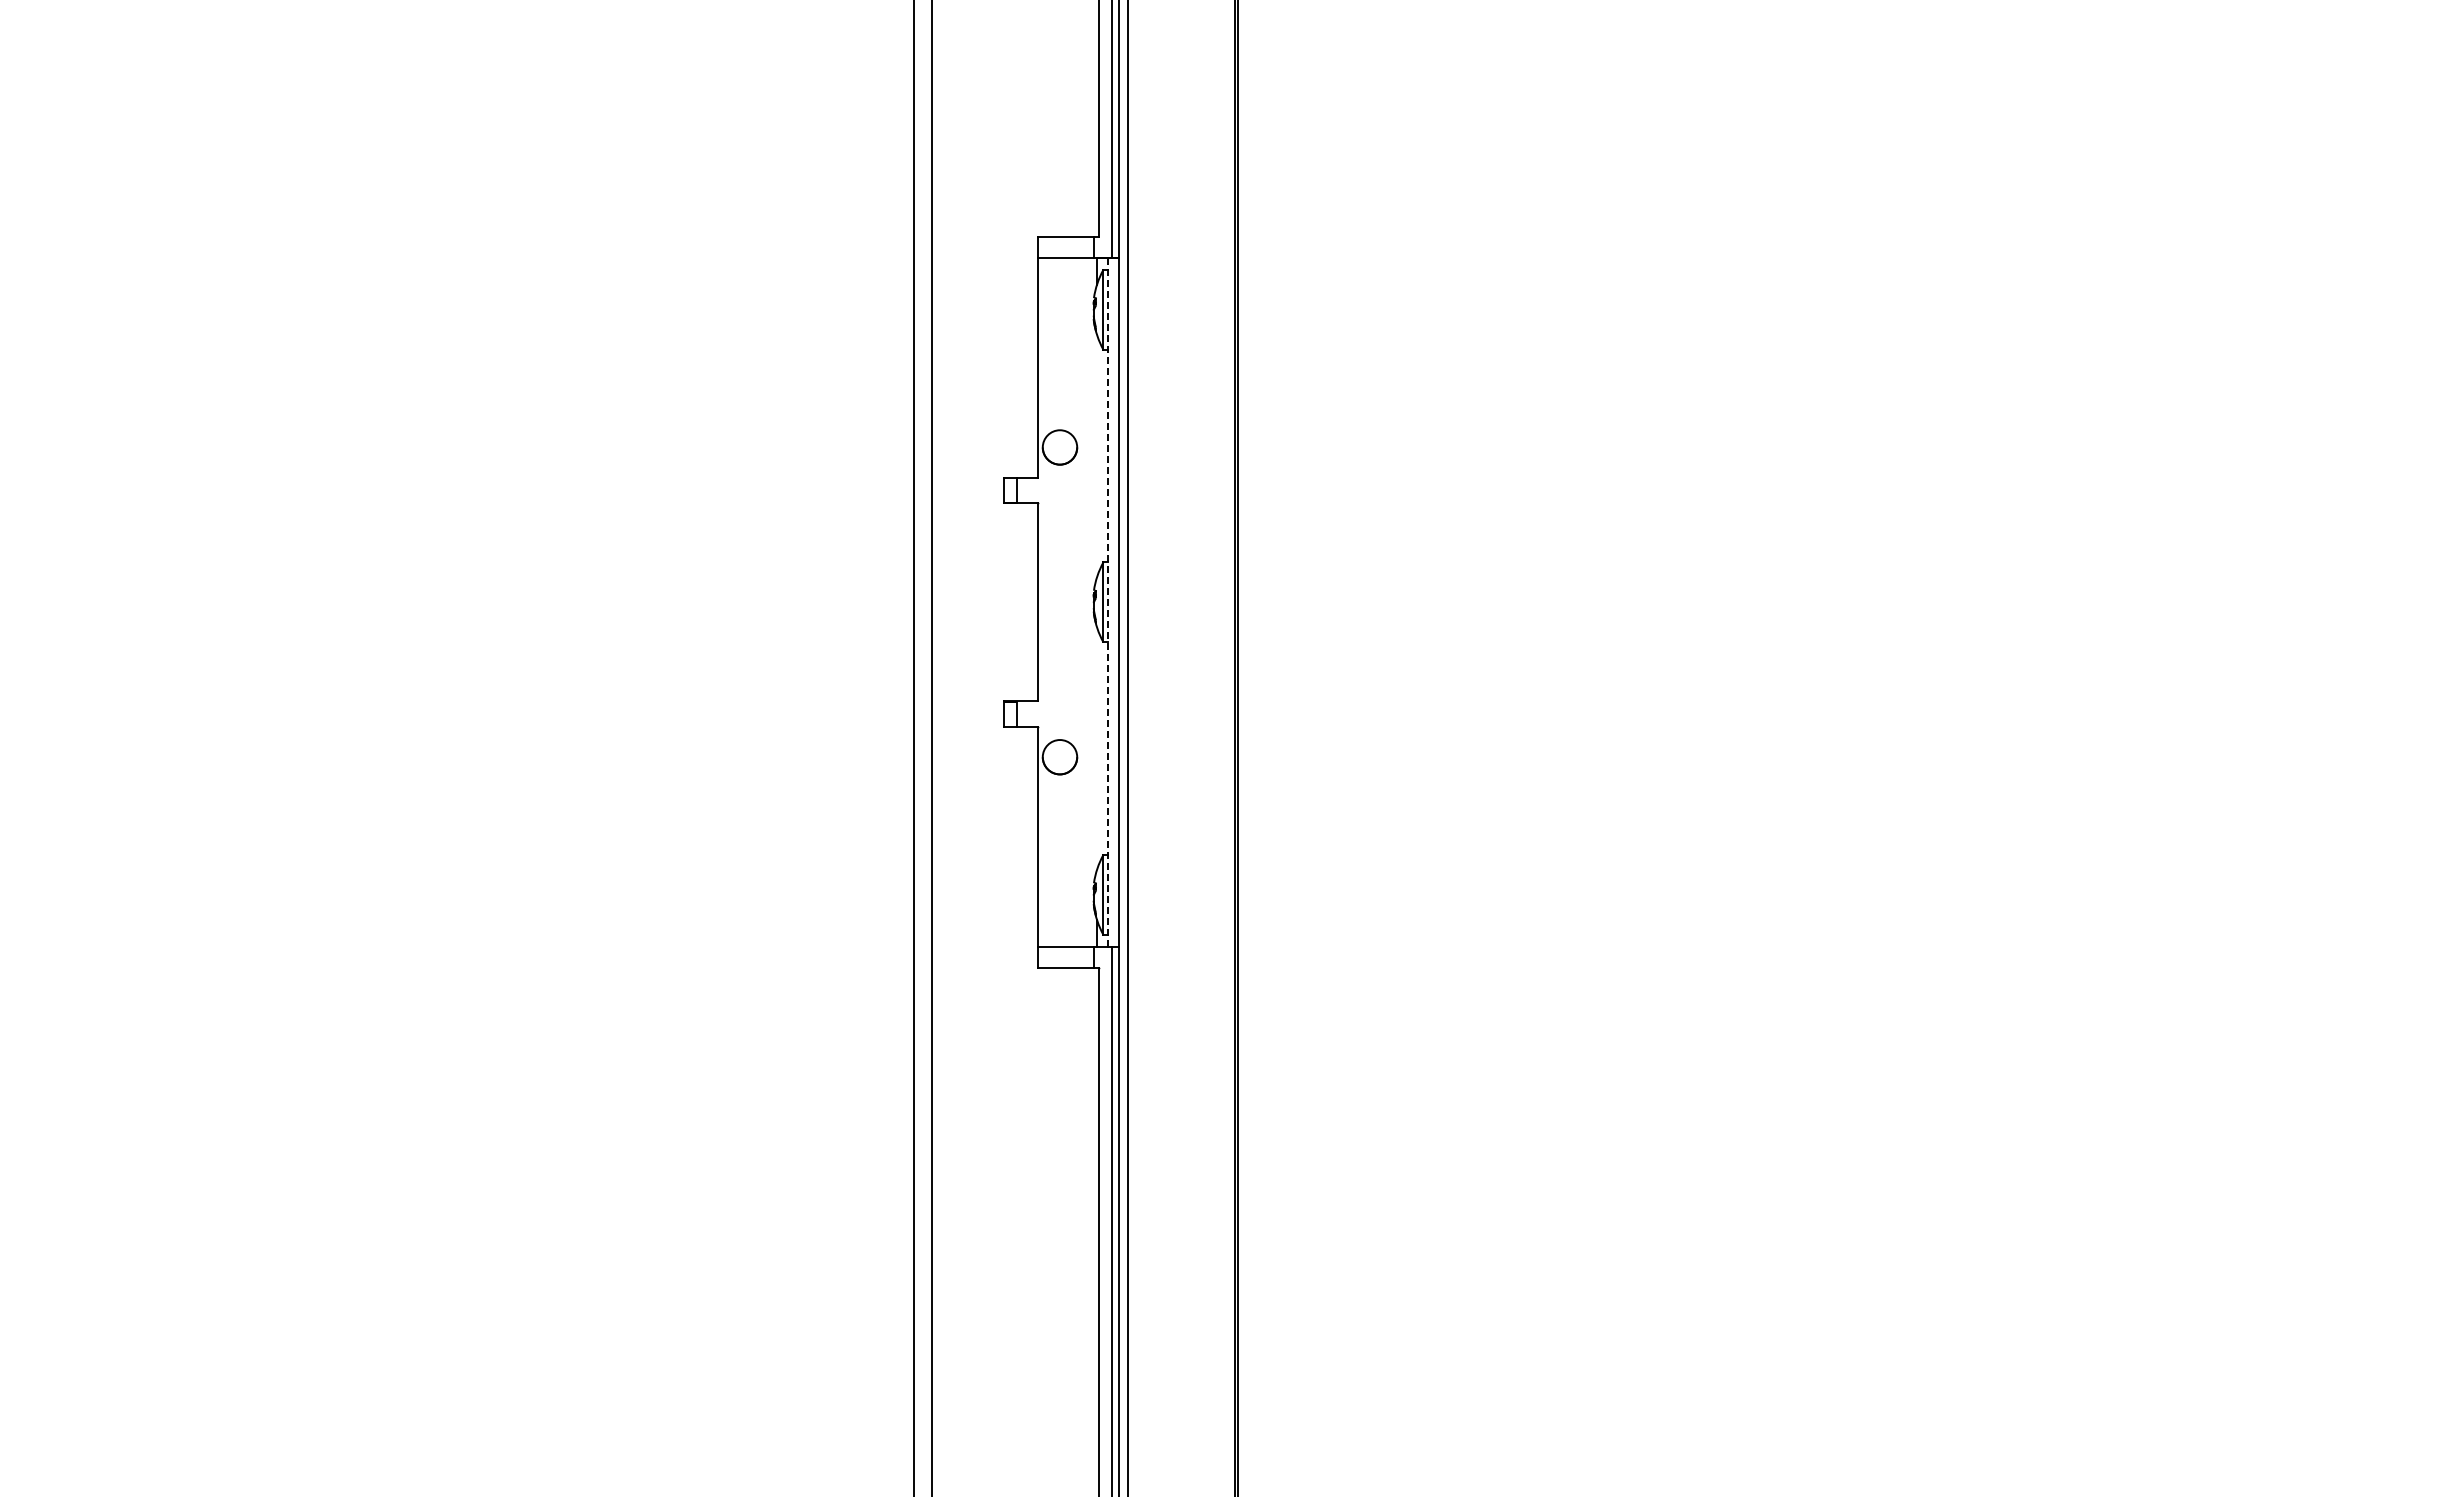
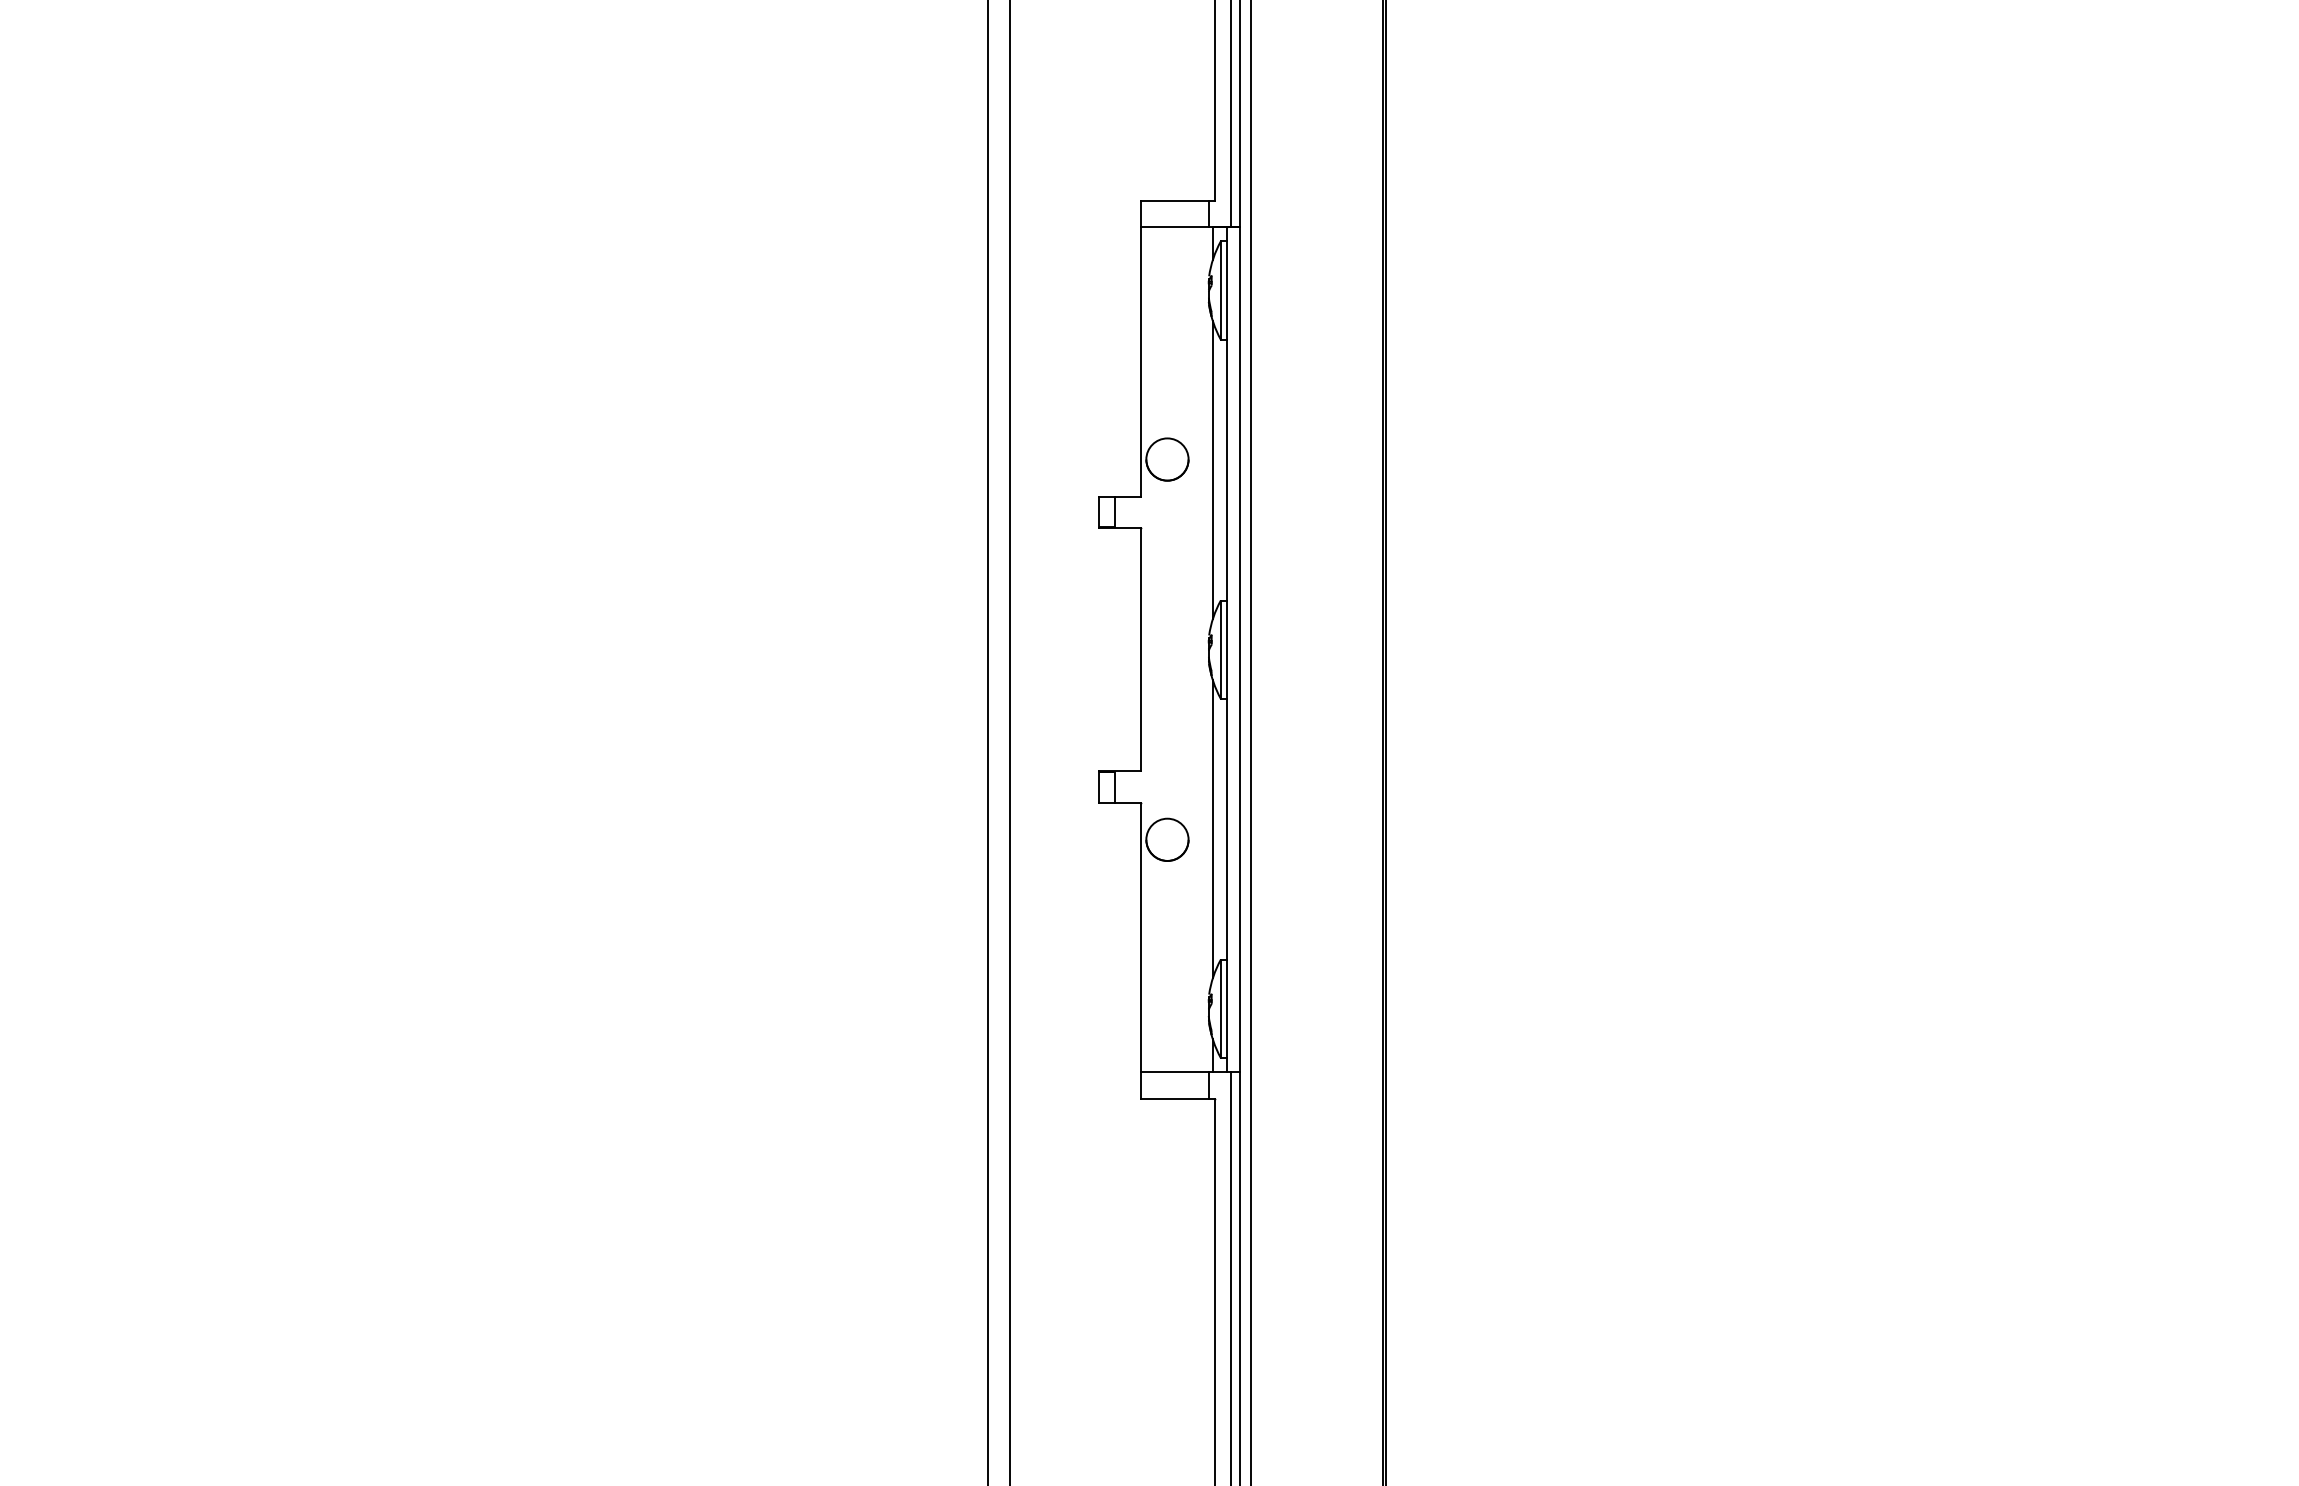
line: (1097, 455) -> (1213, 469), added
line: (1108, 601) -> (1227, 648), dashed -> solid
line: (1097, 748) -> (1213, 829), added

